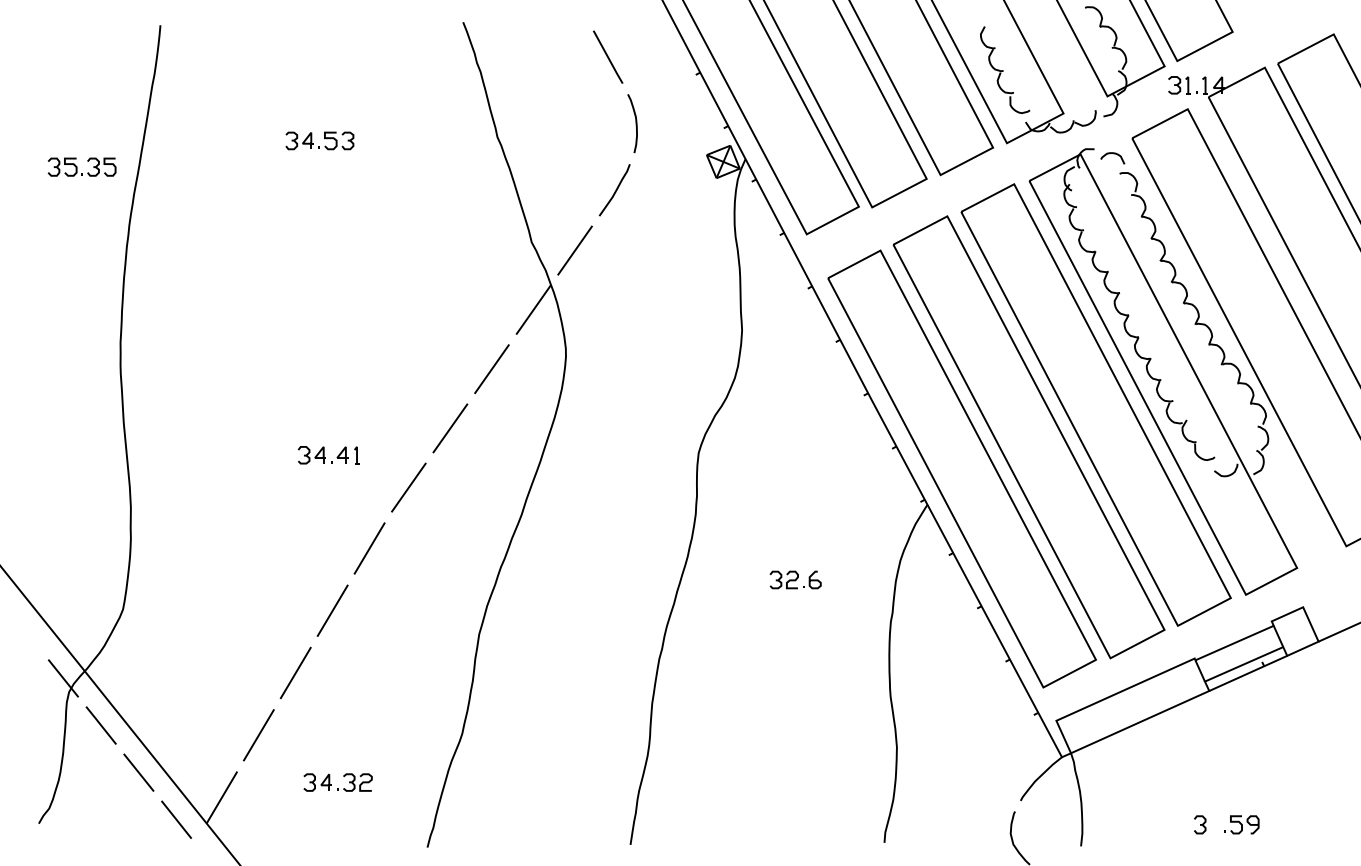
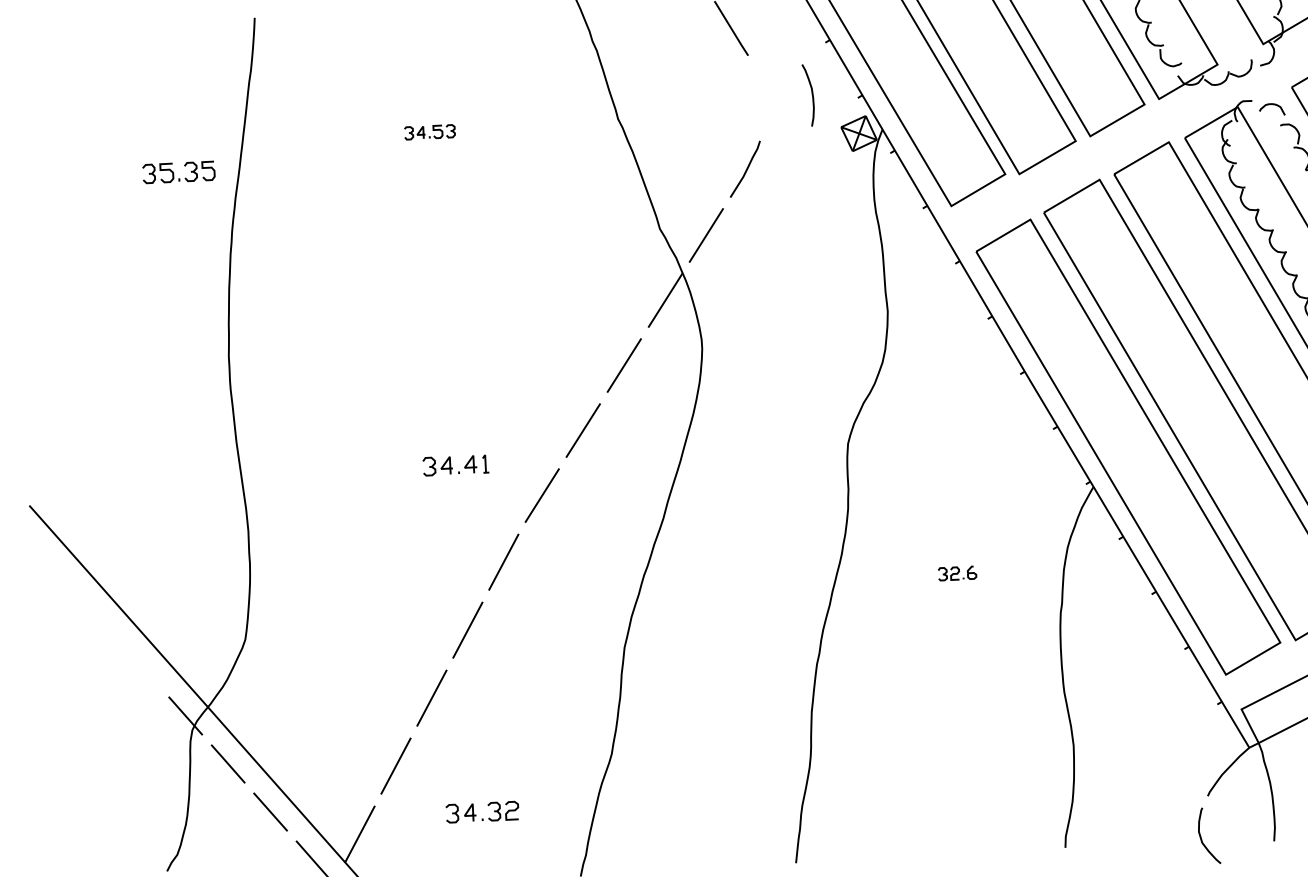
curve: (635, 123) -> (811, 95), moved
part: (319, 140) -> (429, 131), size x0.7
part: (795, 579) -> (957, 572), size x0.7

